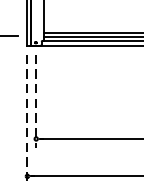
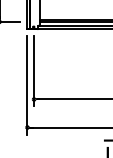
line: (36, 101) -> (34, 71), dashed -> solid
line: (27, 120) -> (27, 85), dashed -> solid

